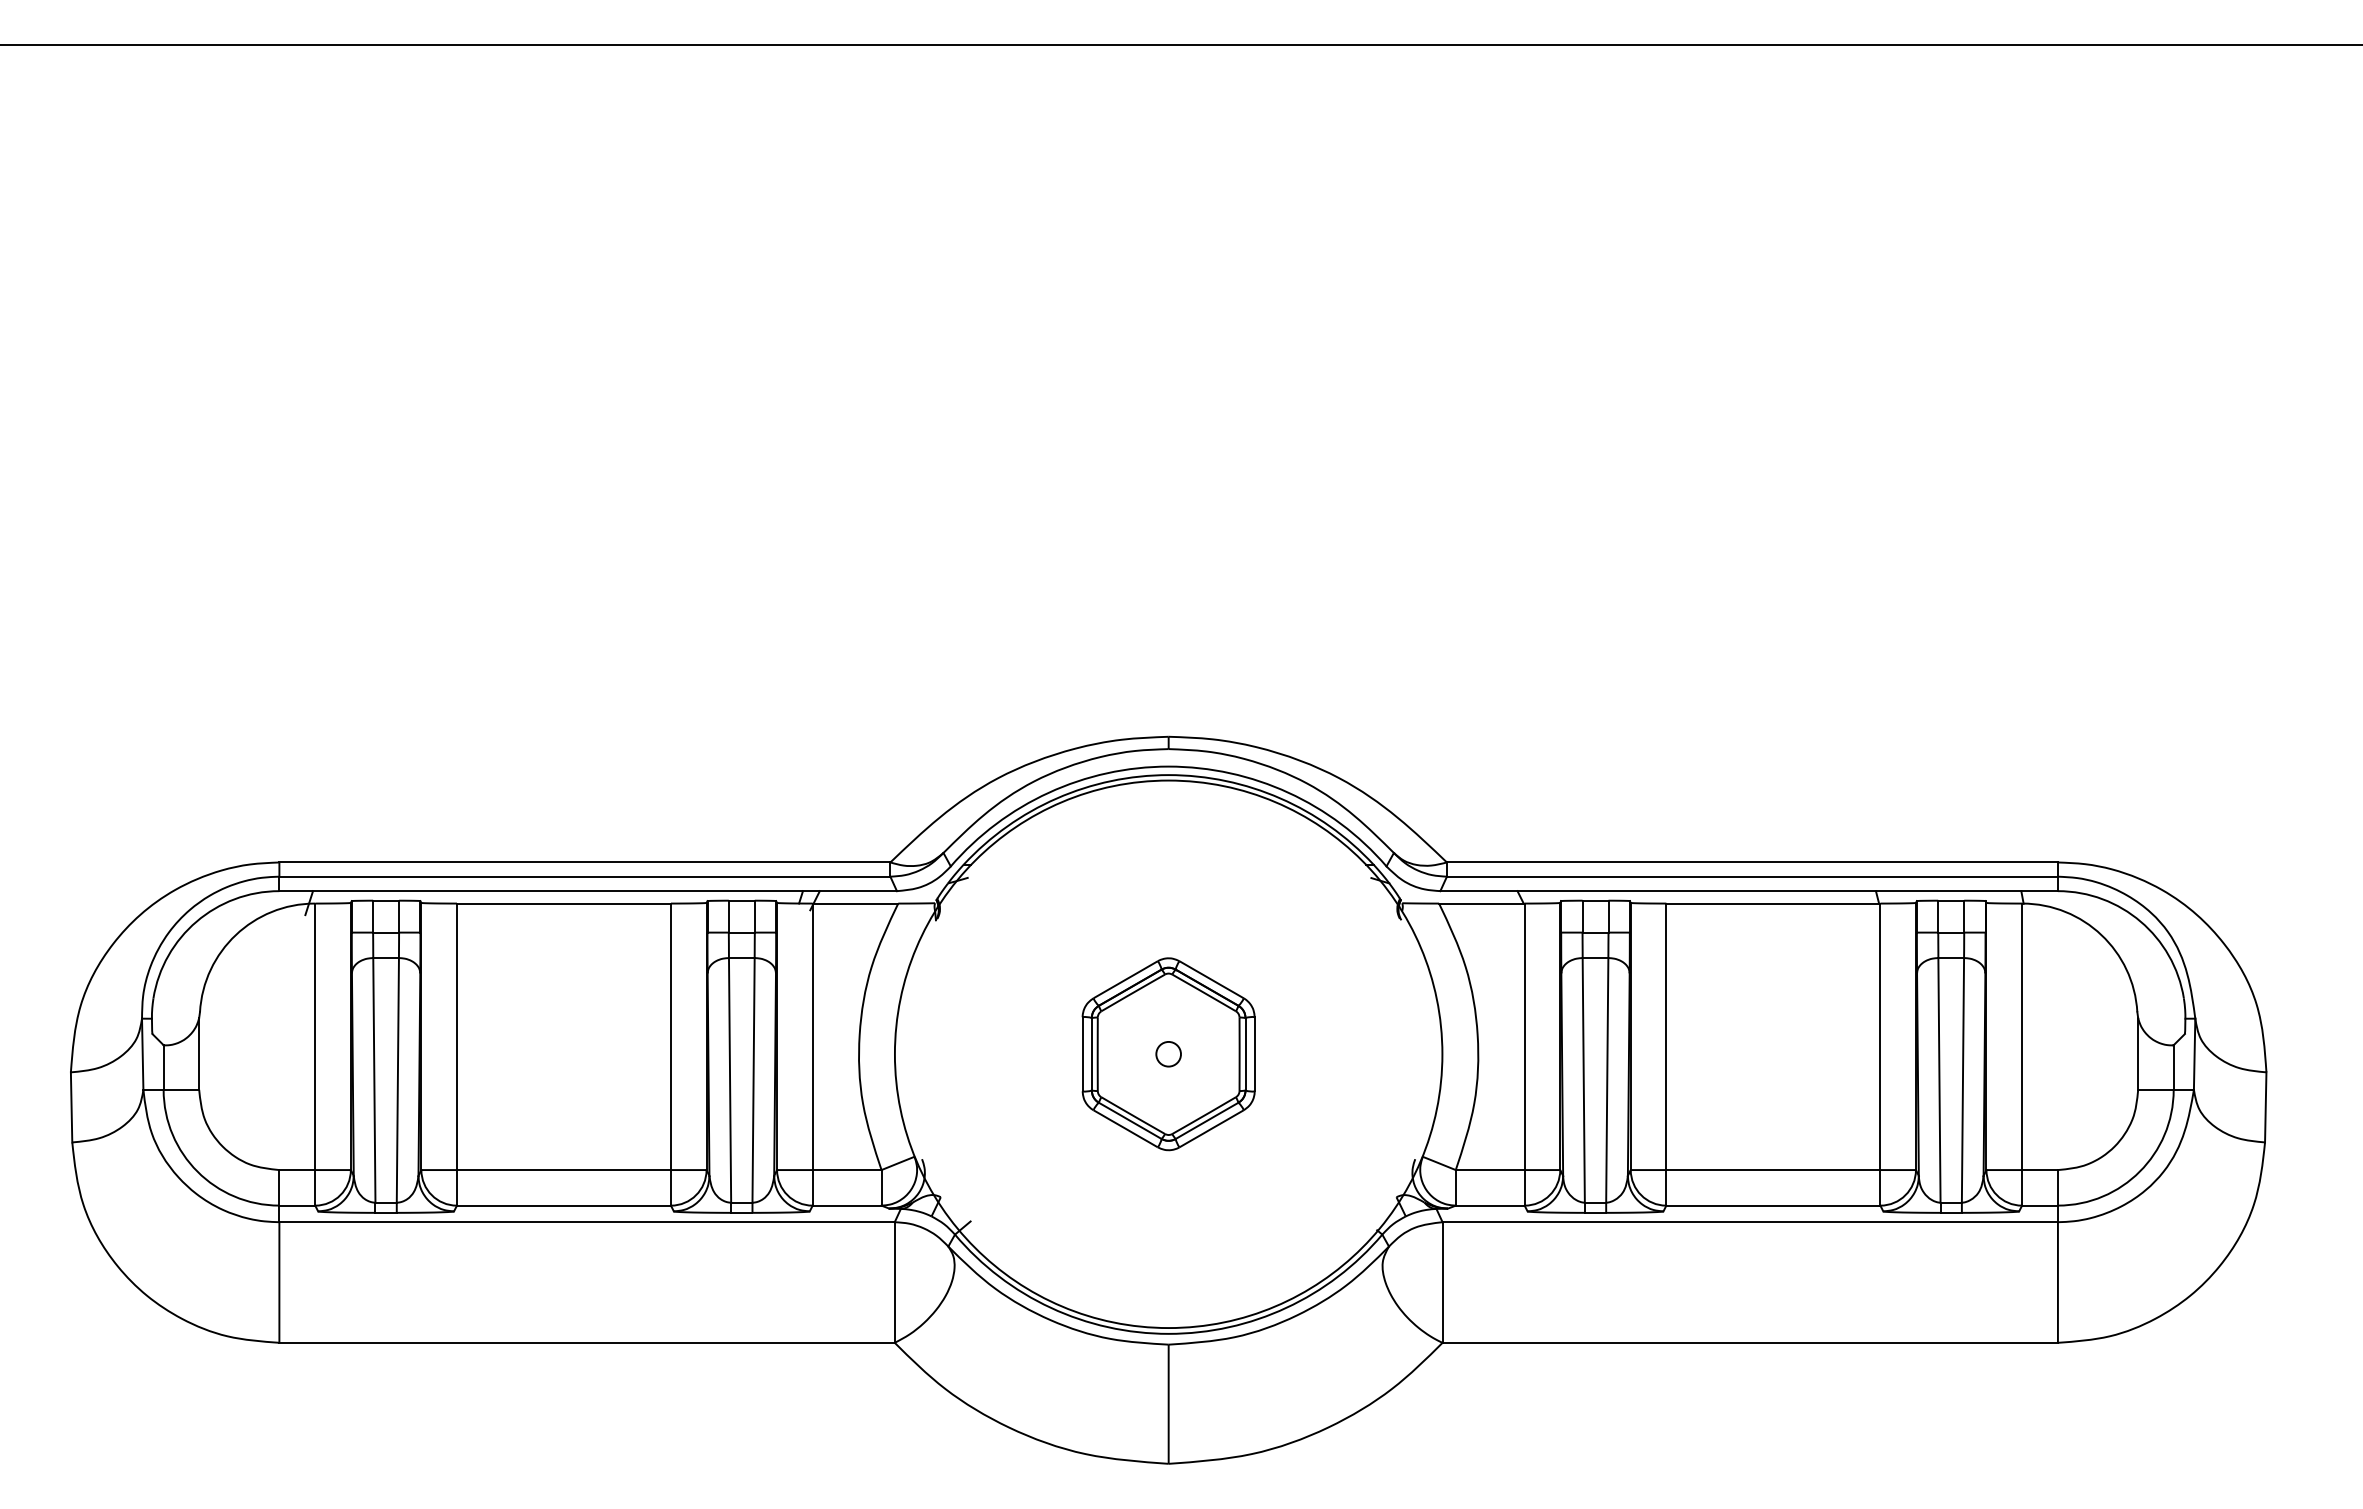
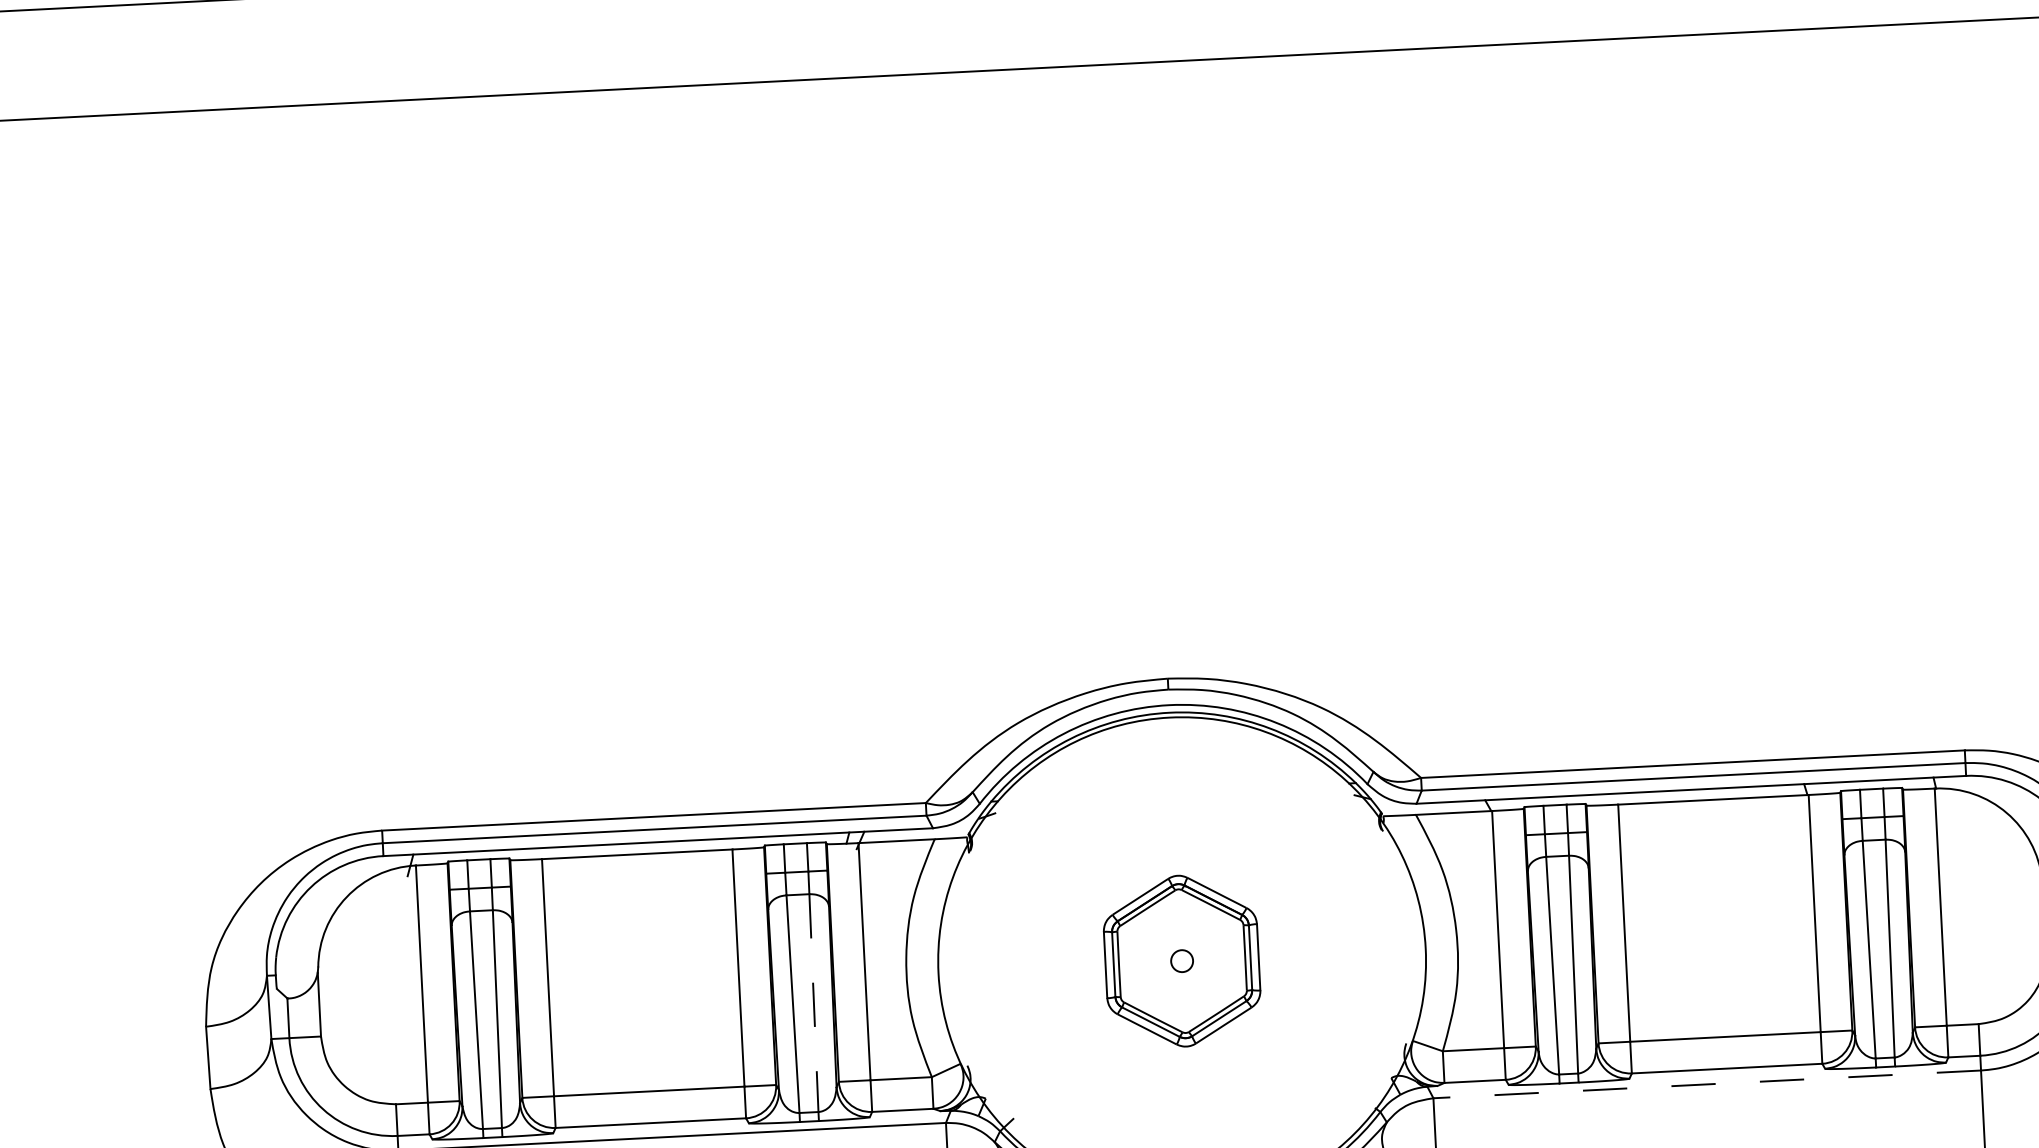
line: (753, 1080) -> (813, 1003), solid -> dashed
line: (1750, 1222) -> (1707, 1084), solid -> dashed

